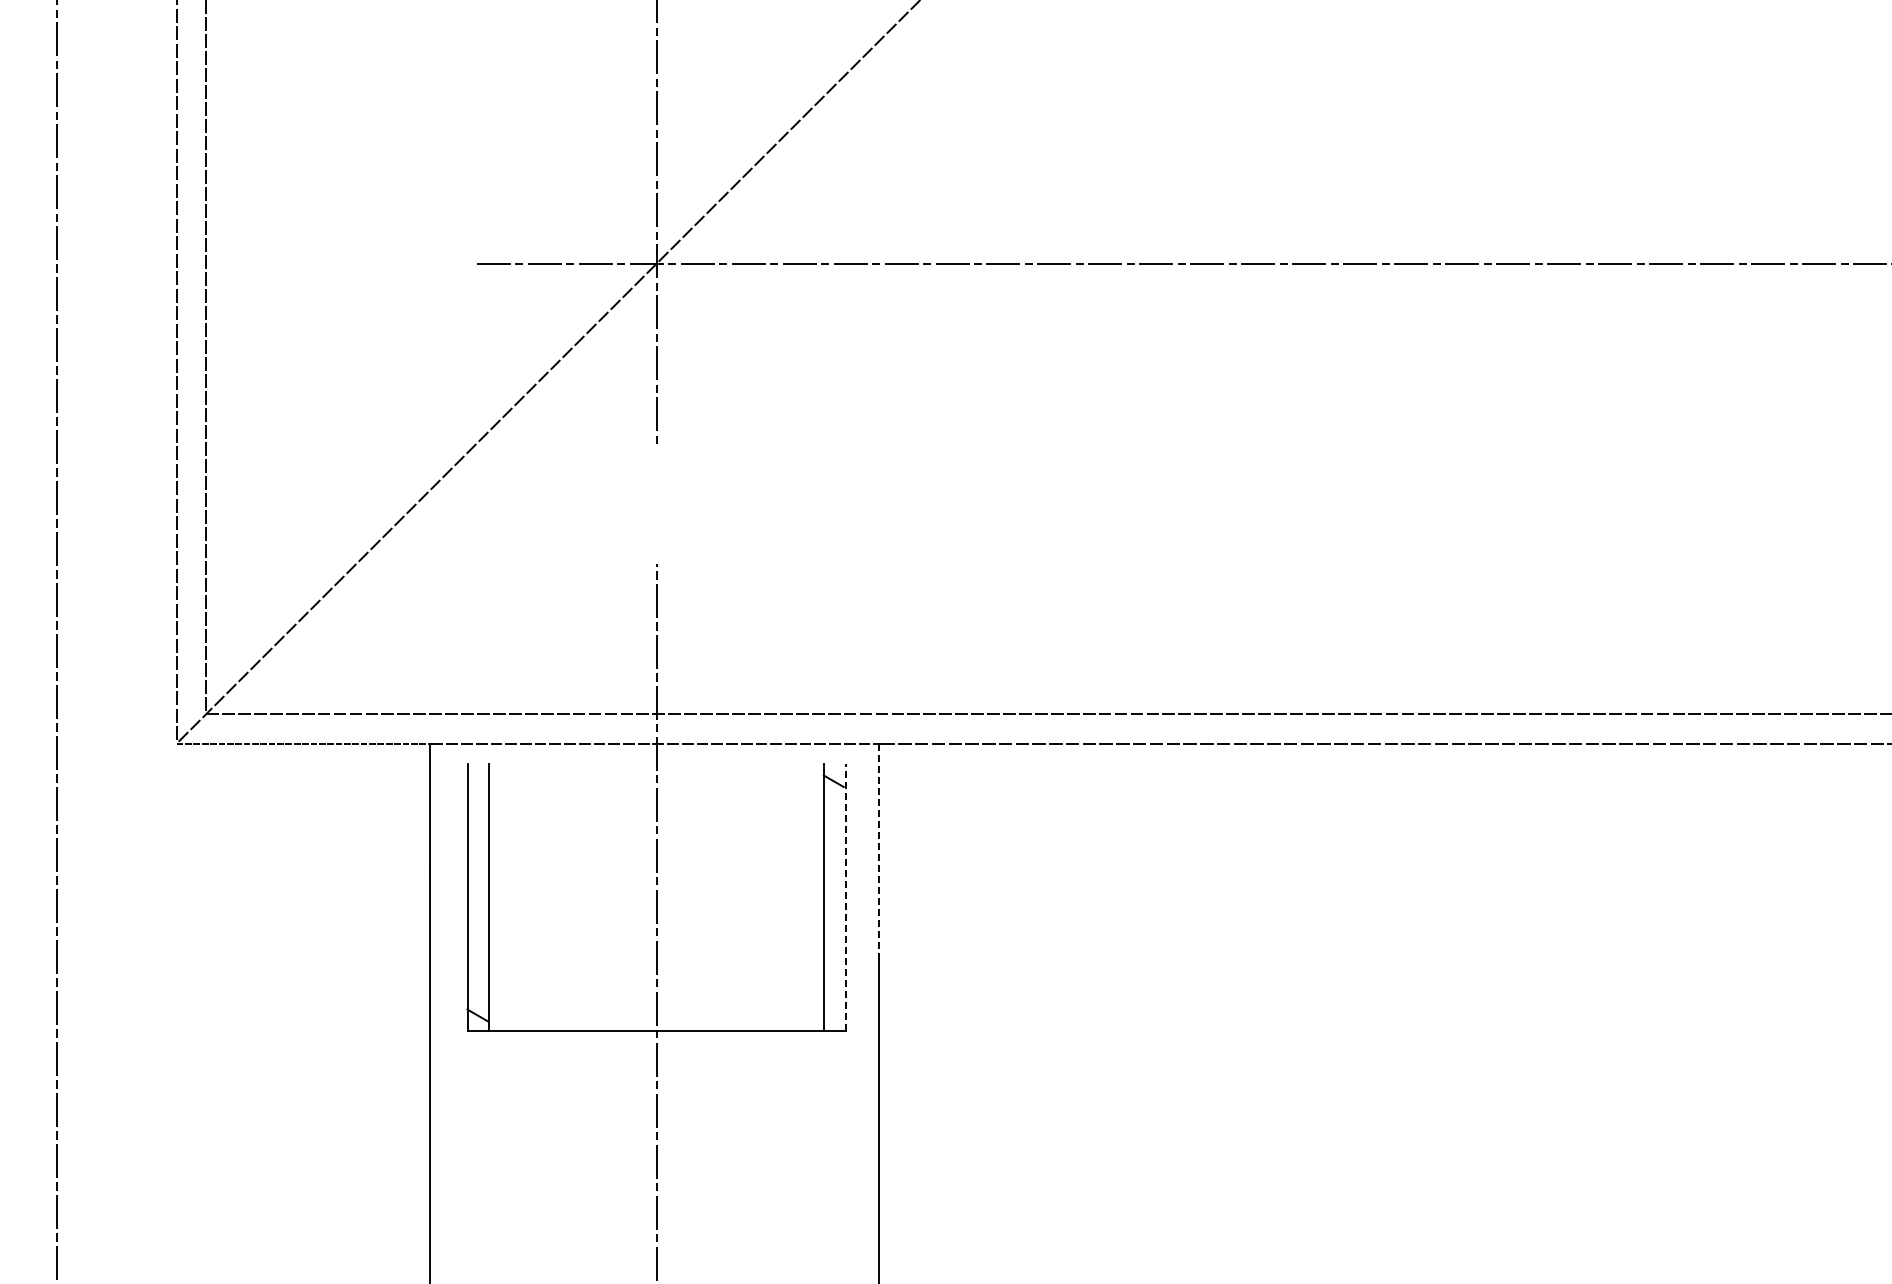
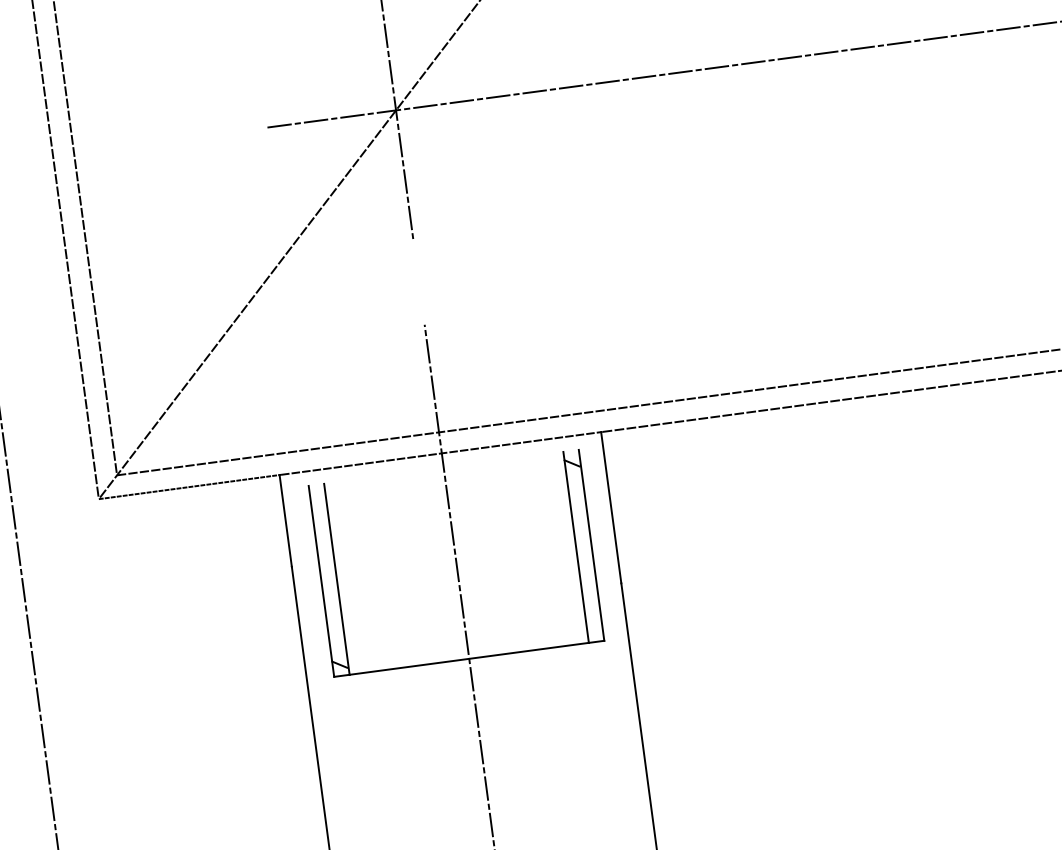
line: (879, 849) -> (611, 507), dashed -> solid
line: (845, 897) -> (591, 545), dashed -> solid

